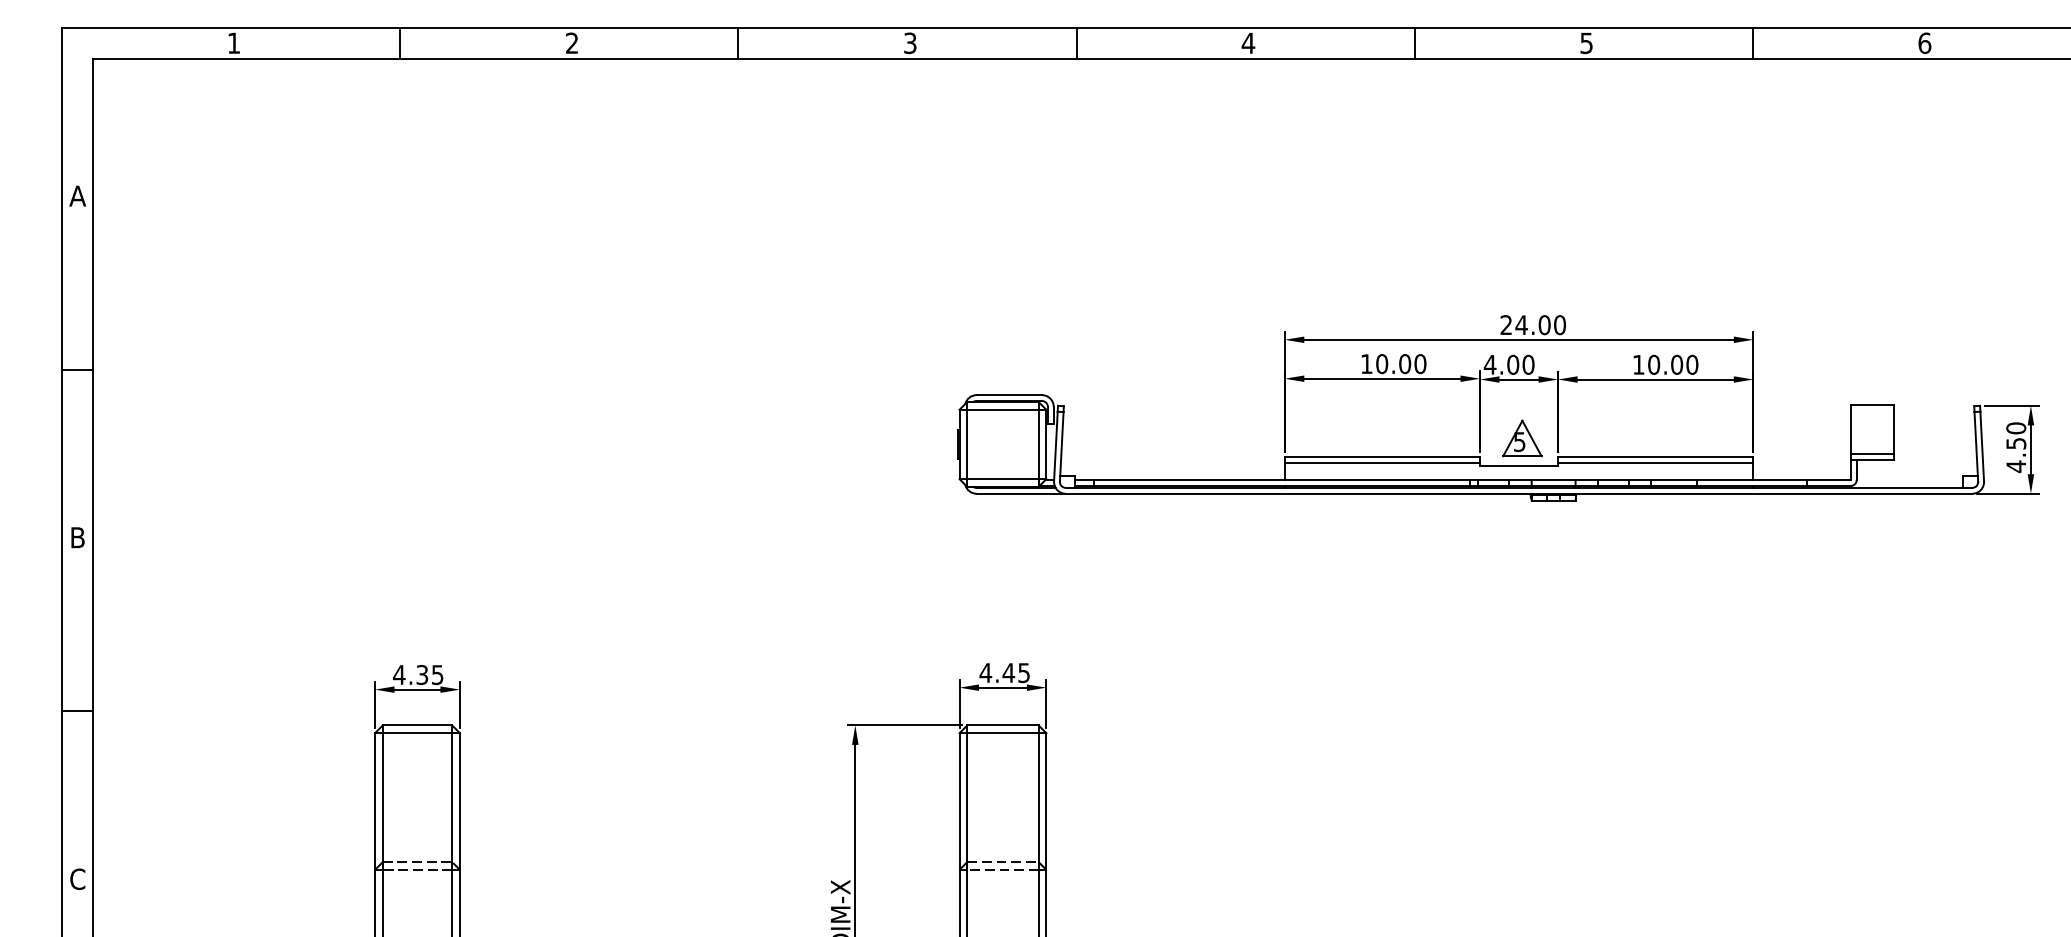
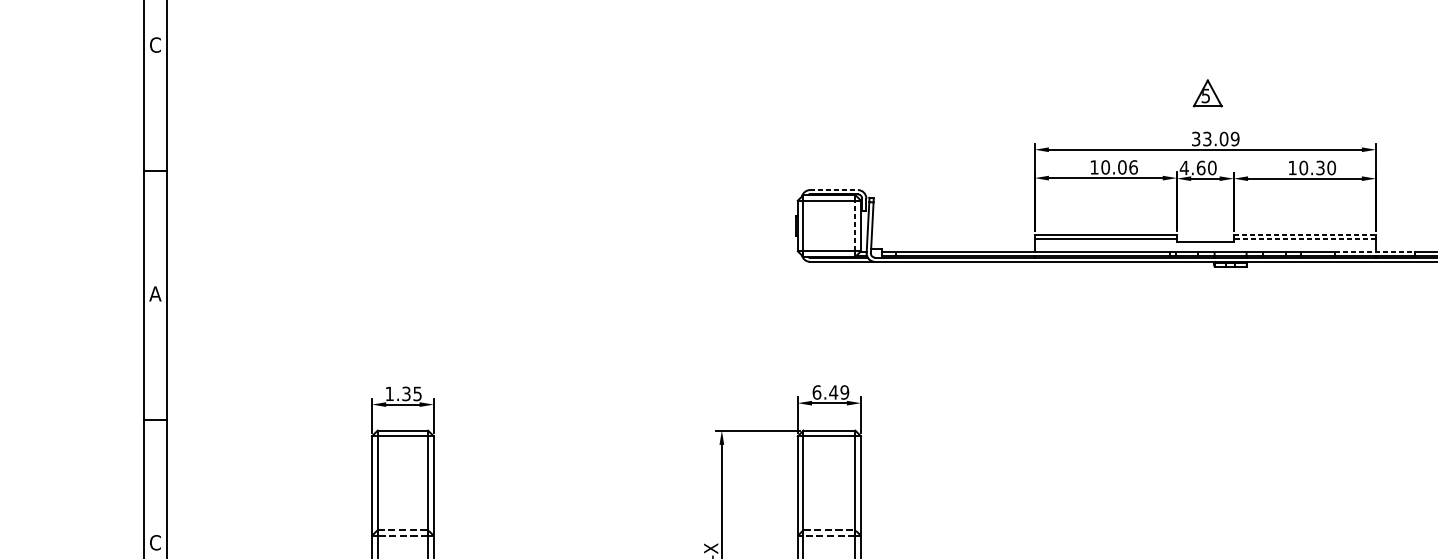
text: (77, 195) -> (155, 44), A -> C
text: (1533, 325) -> (1215, 139), 24.00 -> 33.09
text: (1420, 363) -> (1133, 167), 10.00 -> 10.06
text: (1513, 364) -> (1201, 167), 4.00 -> 4.60
text: (1677, 364) -> (1320, 167), 10.00 -> 10.30
line: (1009, 395) -> (834, 190), solid -> dashed
part: (1522, 438) -> (1207, 93), moved
line: (1038, 444) -> (855, 226), solid -> dashed
line: (1655, 456) -> (1304, 234), solid -> dashed
line: (1655, 462) -> (1304, 239), solid -> dashed
line: (1752, 480) -> (1375, 252), solid -> dashed
text: (77, 537) -> (155, 293), B -> A
text: (1004, 673) -> (830, 392), 4.45 -> 6.49
text: (399, 674) -> (389, 393), 4.35 -> 1.35

